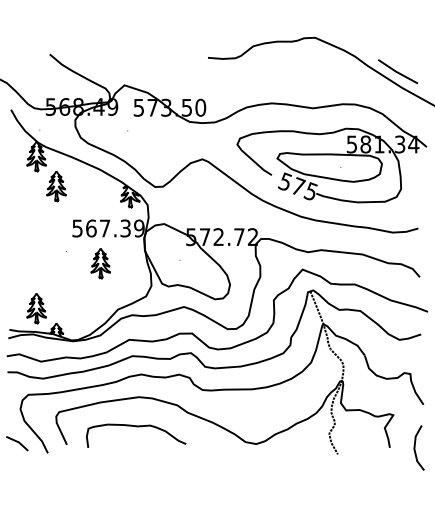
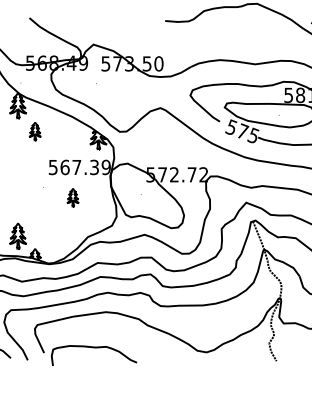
part: (56, 186) -> (35, 131), size x0.7
part: (100, 263) -> (72, 197), size x0.7
curve: (136, 427) -> (94, 348), moved

